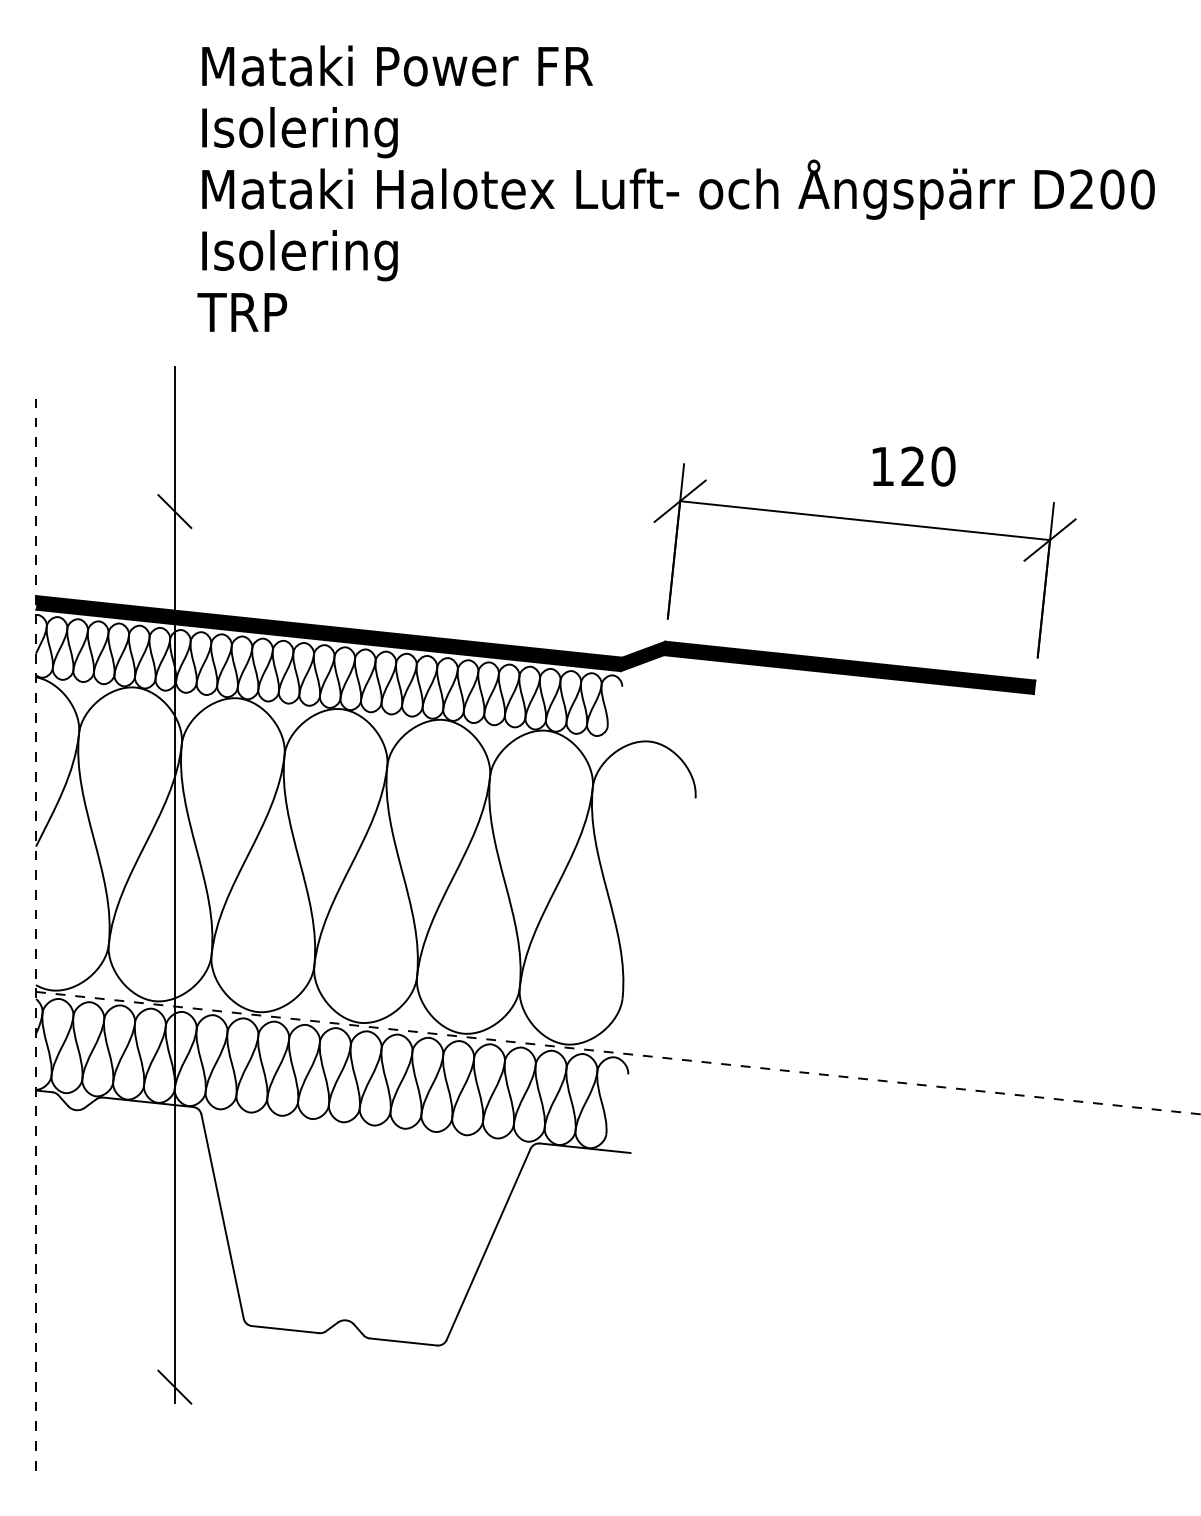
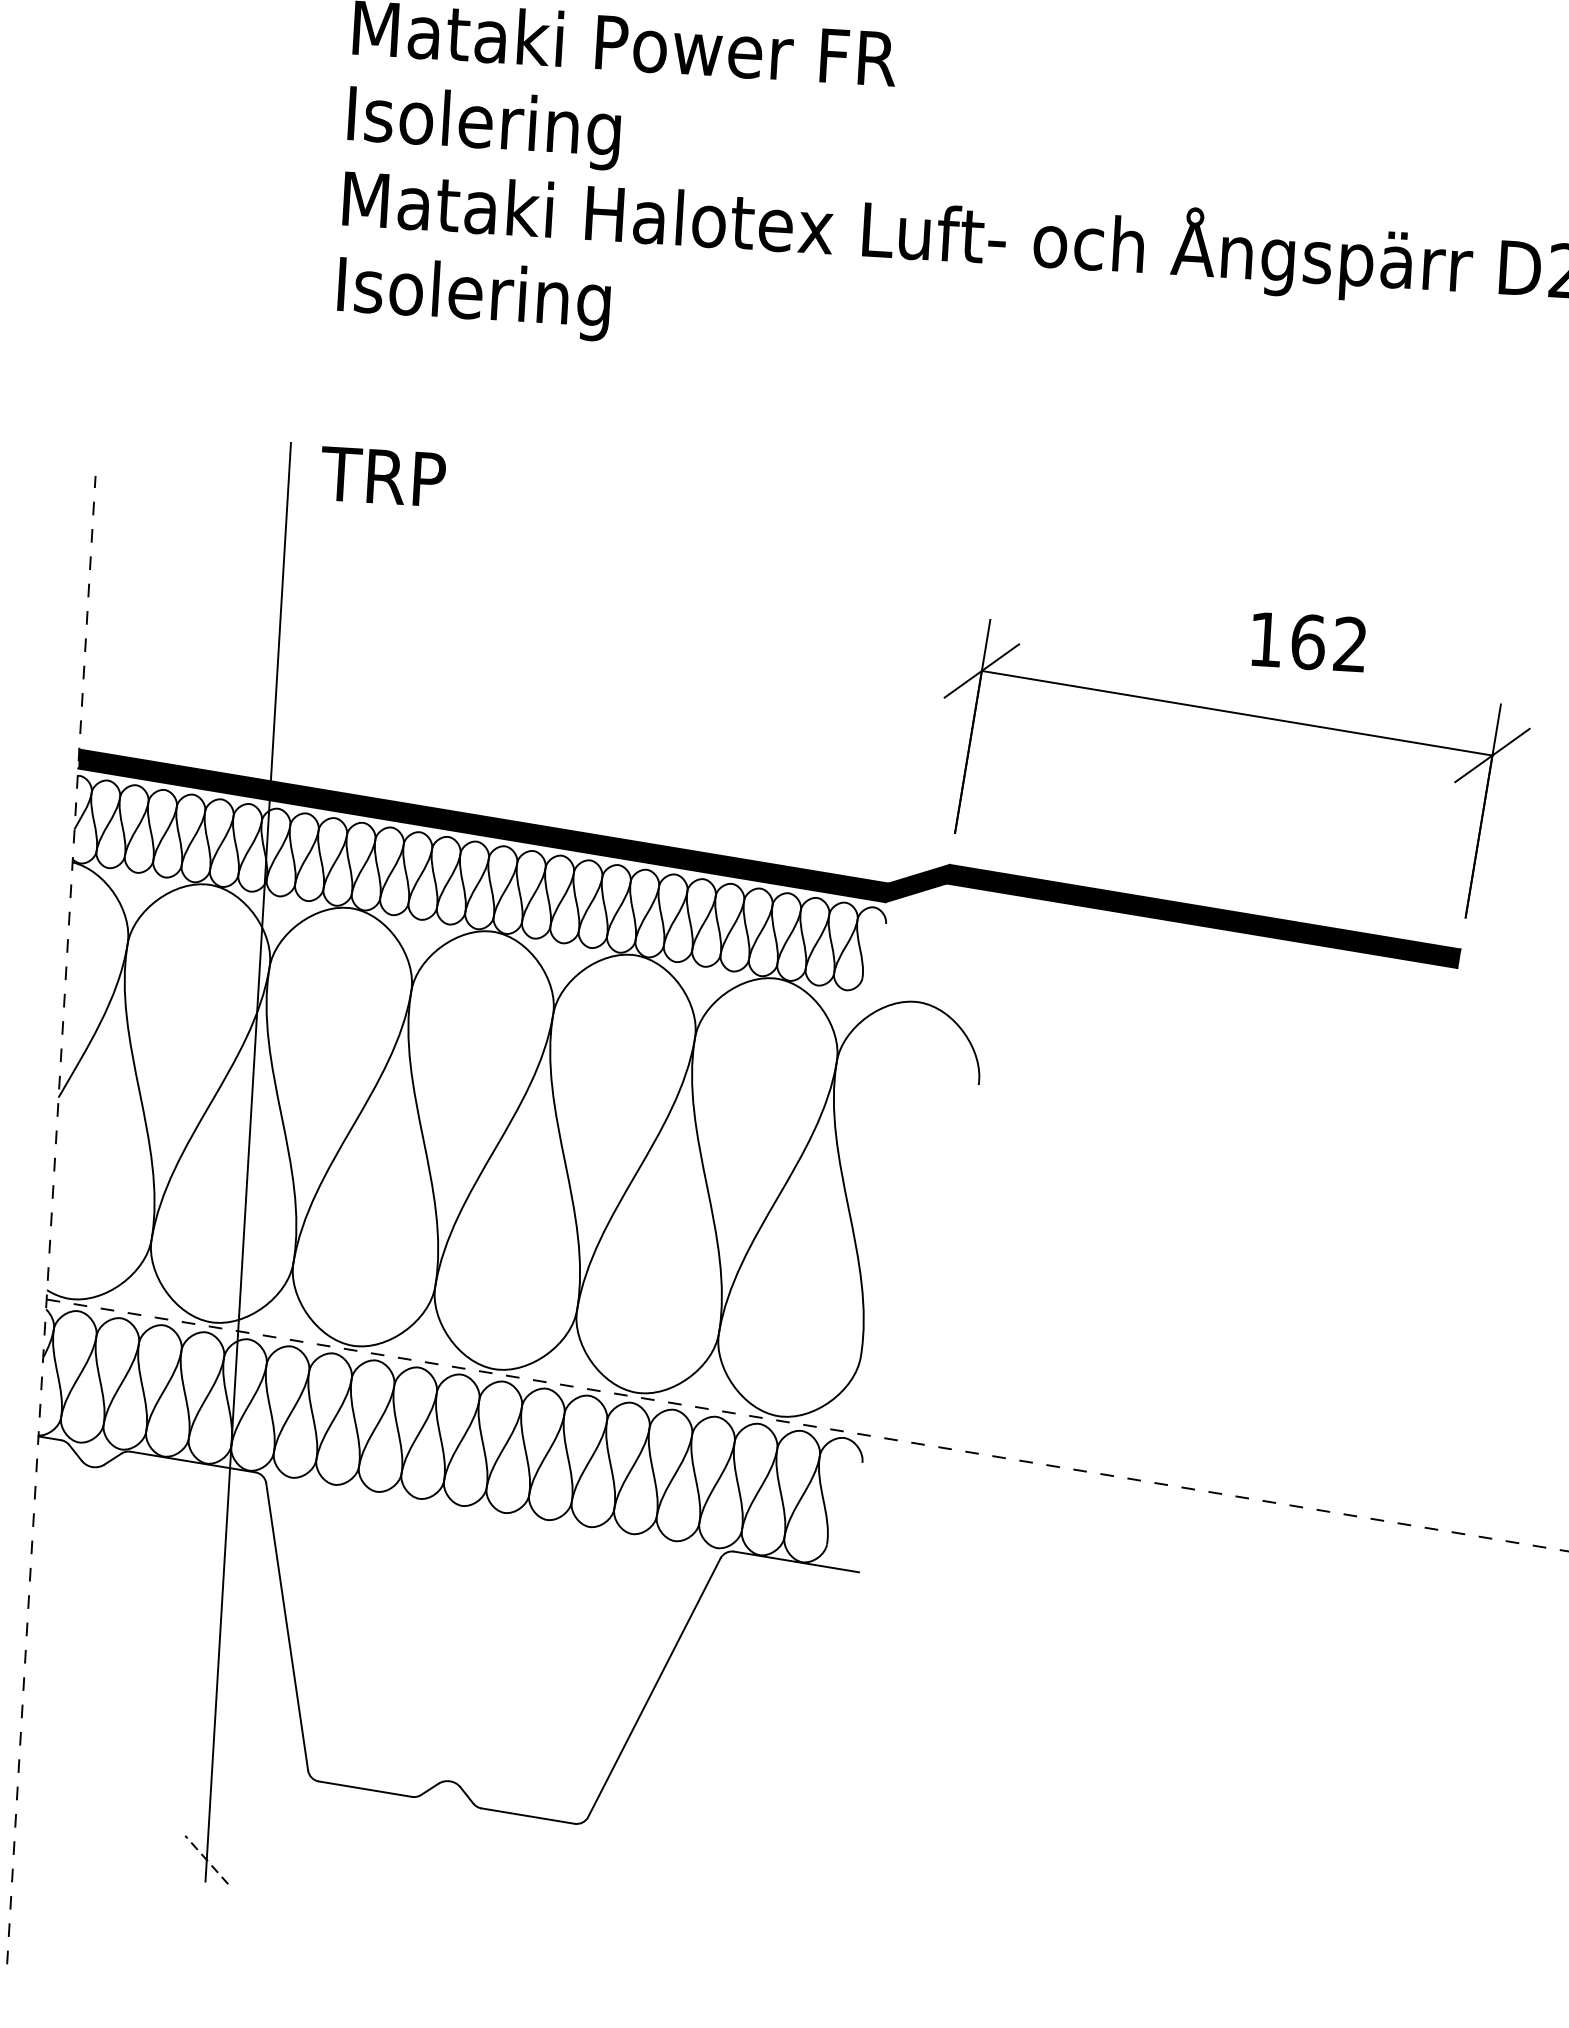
text: (242, 312) -> (383, 476), moved
text: (928, 466) -> (1329, 643), 120 -> 162
line: (174, 511) -> (278, 643), removed
line: (174, 1386) -> (206, 1859), solid -> dashed

